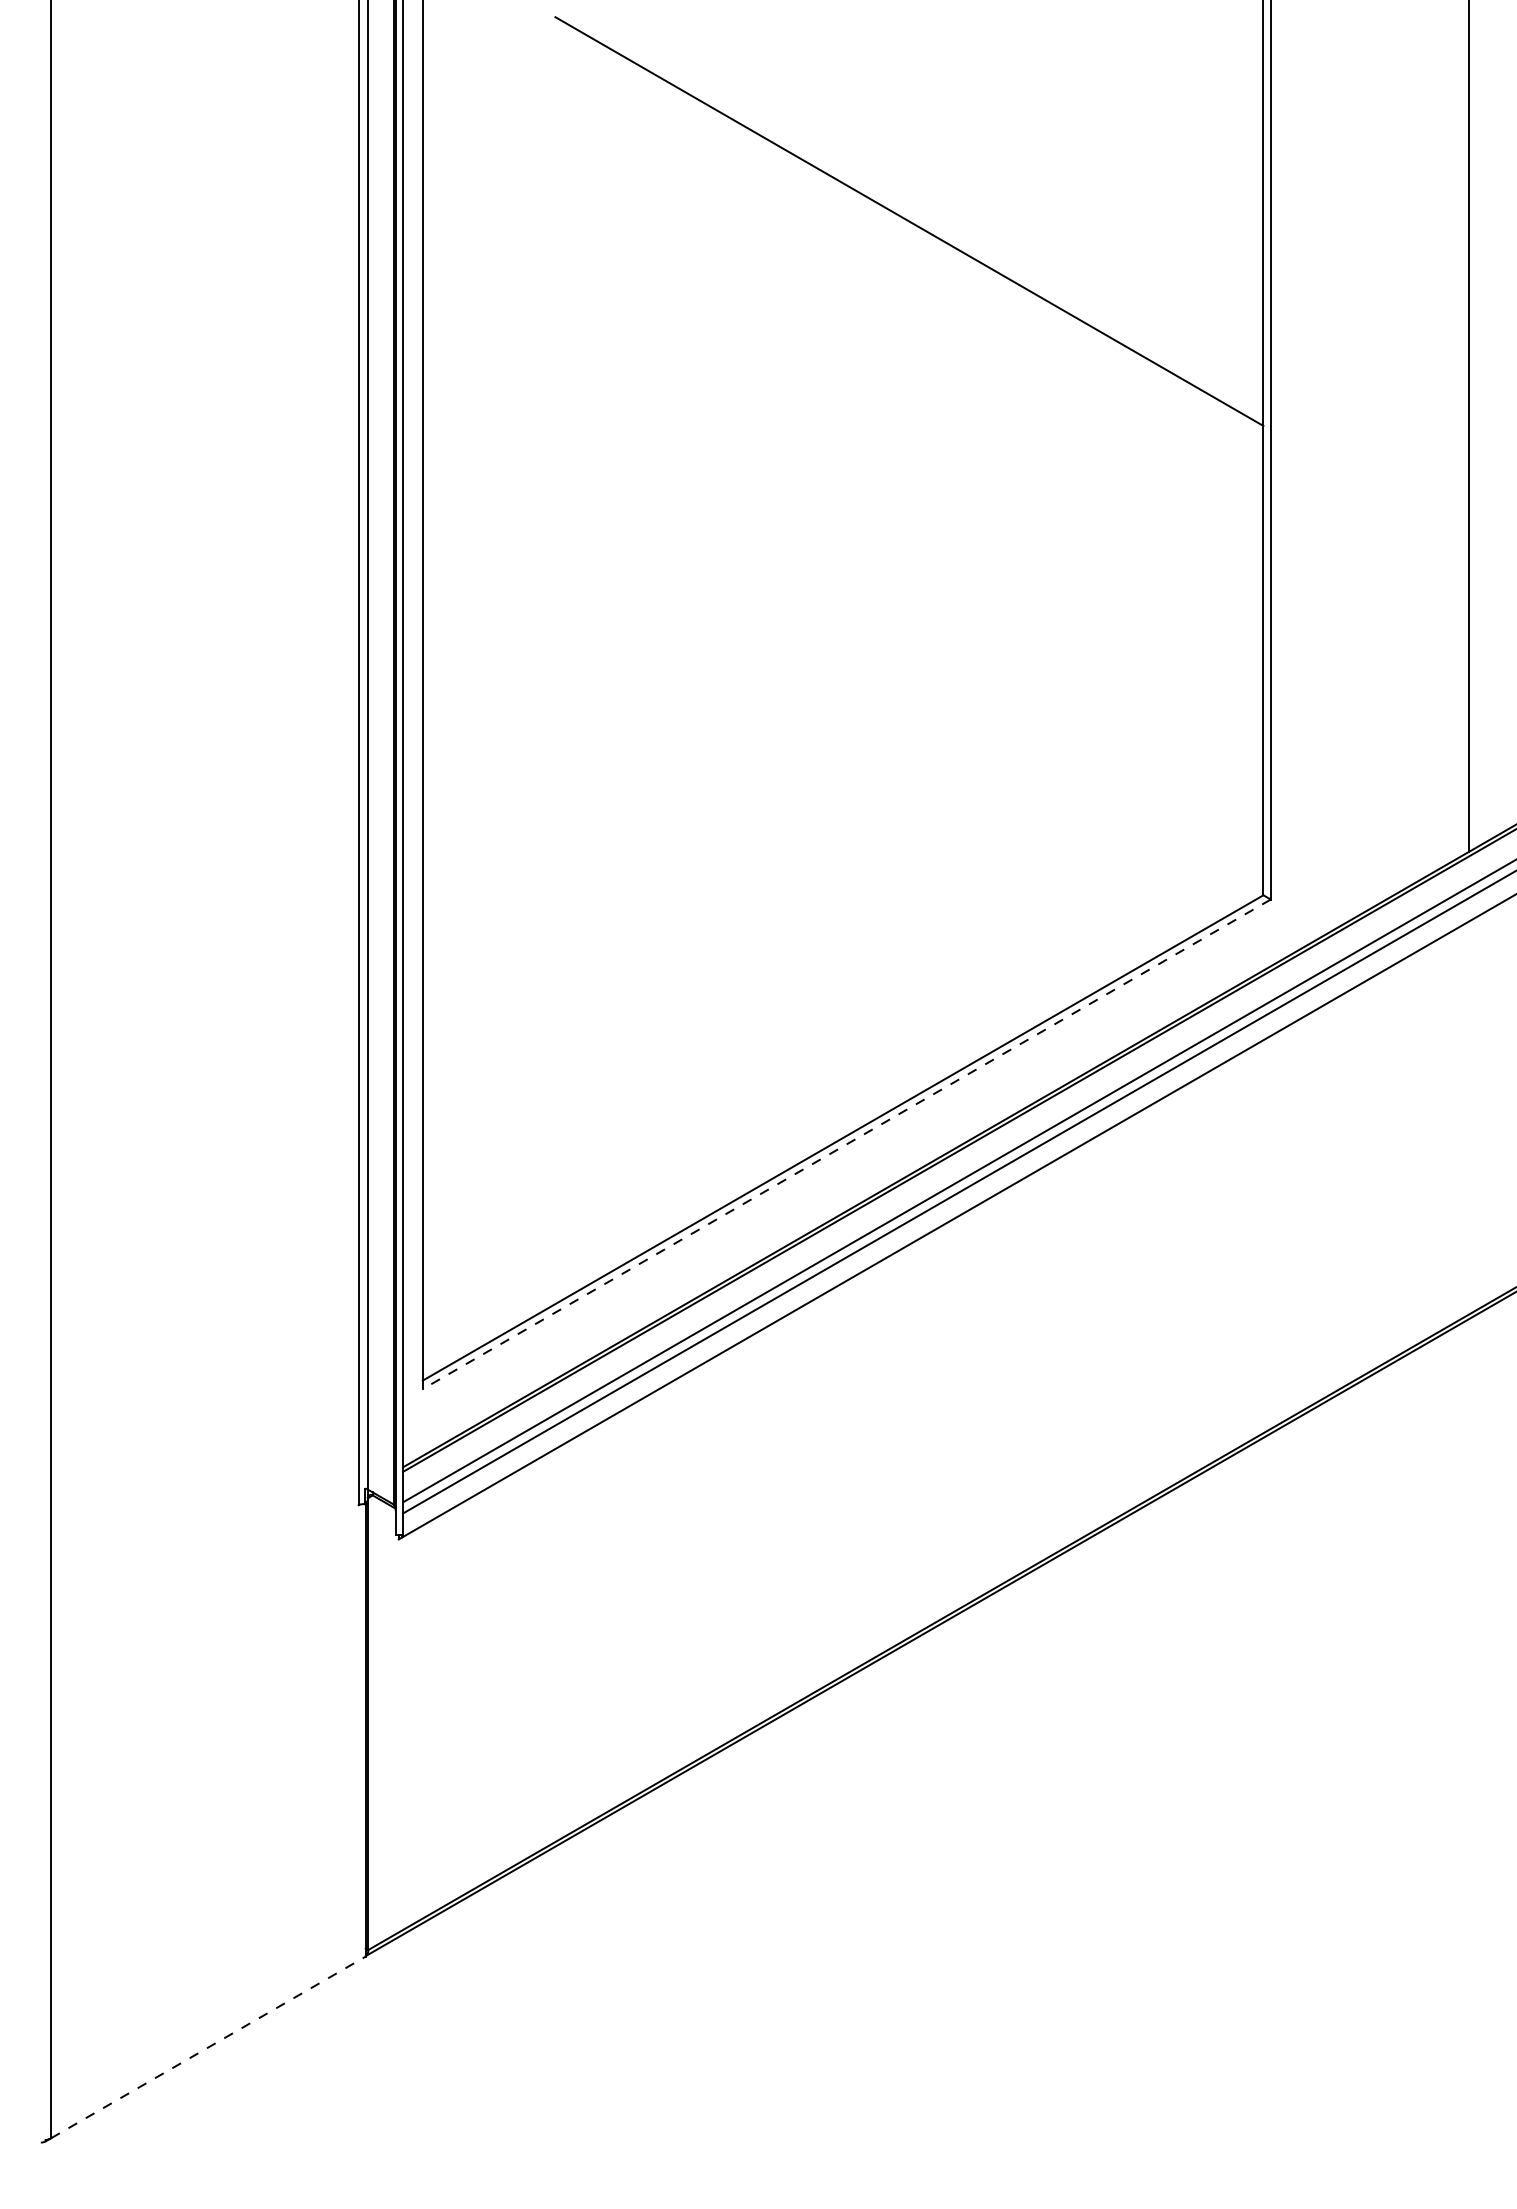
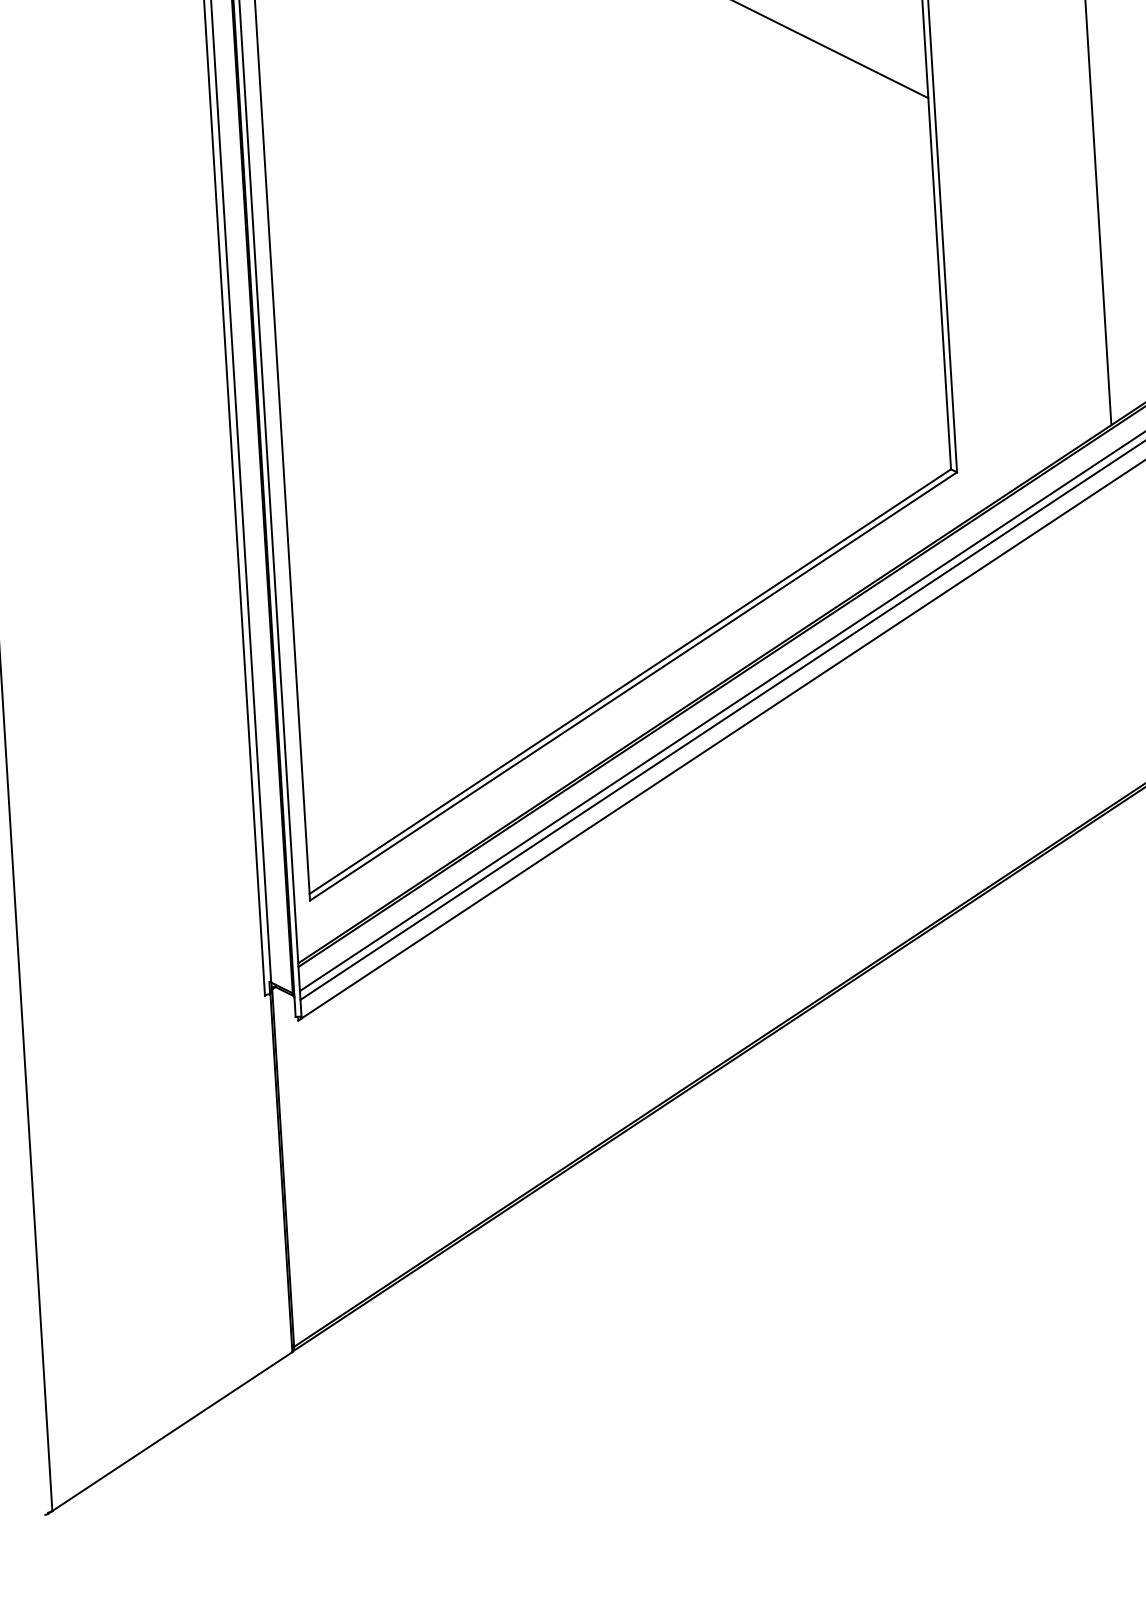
line: (846, 1144) -> (633, 686), dashed -> solid
line: (208, 2047) -> (172, 1431), dashed -> solid

